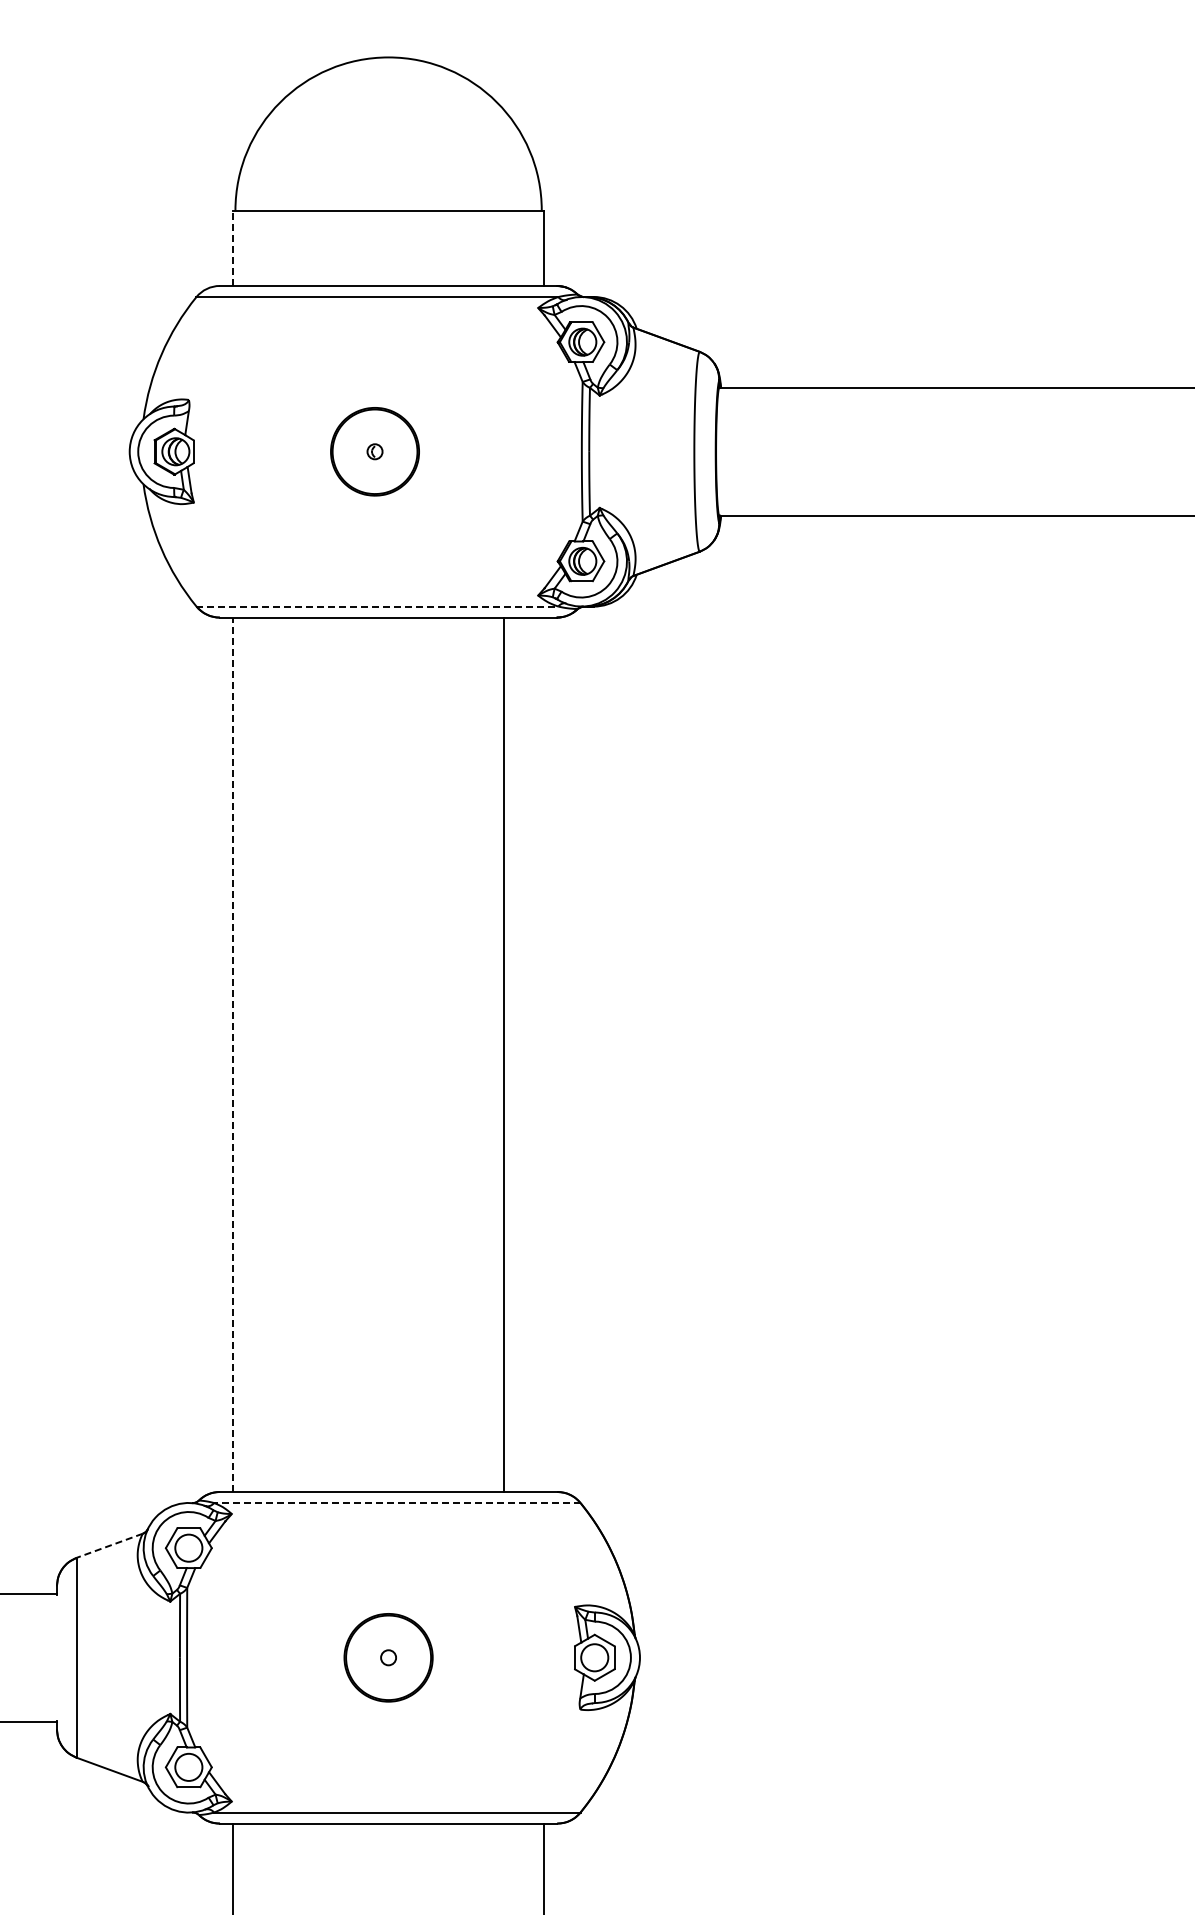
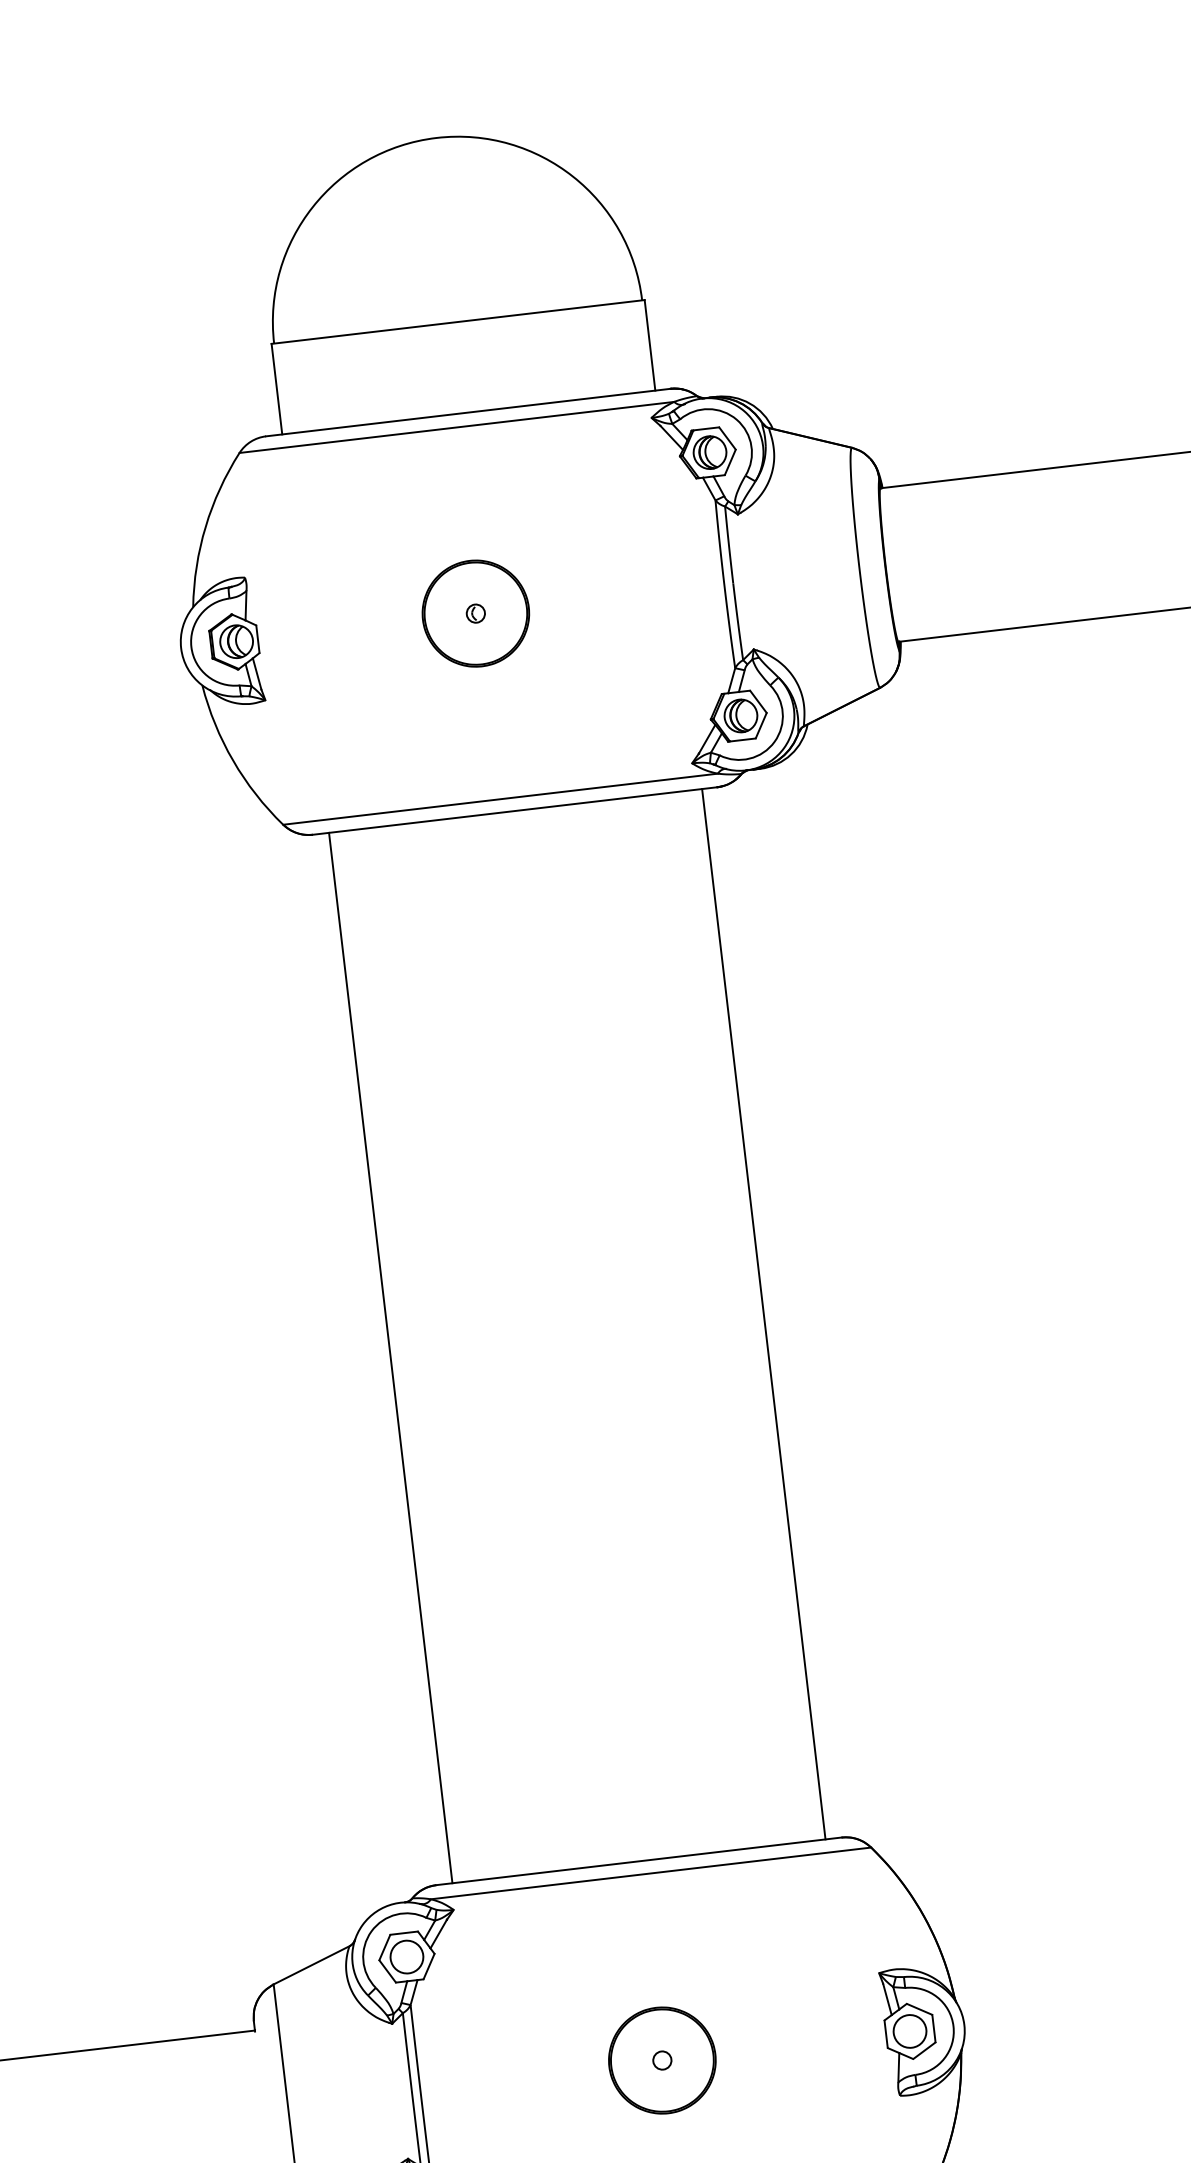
line: (233, 248) -> (277, 389), dashed -> solid
line: (377, 606) -> (500, 799), dashed -> solid
line: (233, 1054) -> (390, 1357), dashed -> solid
line: (503, 1054) -> (763, 1313), moved
line: (396, 1503) -> (650, 1874), dashed -> solid
line: (109, 1545) -> (311, 1965), dashed -> solid

